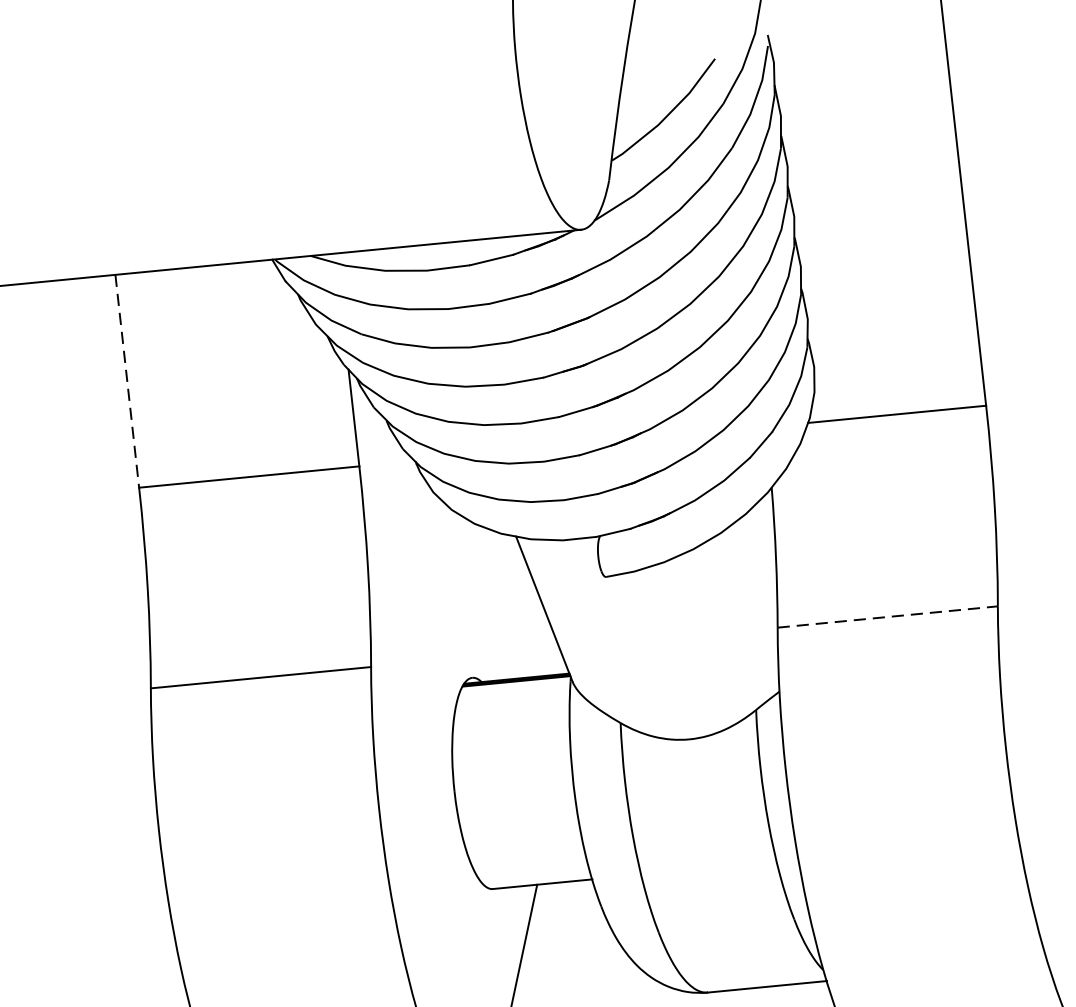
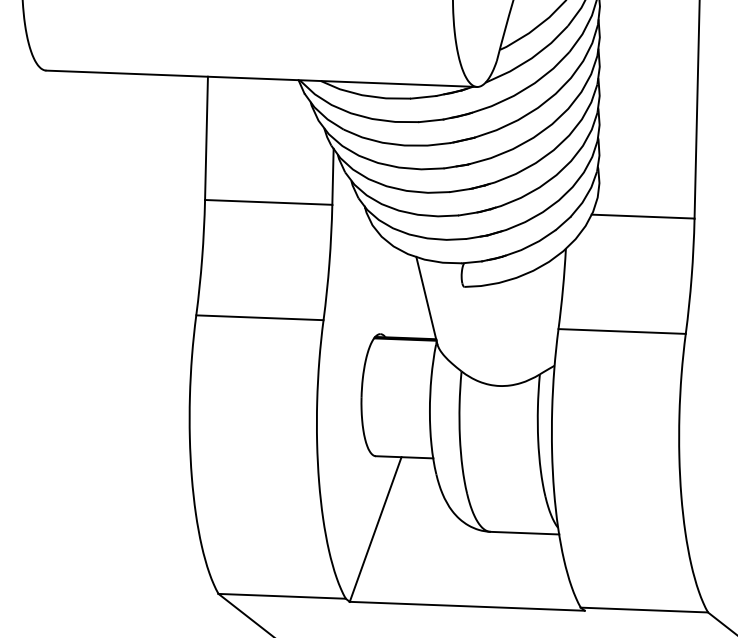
line: (127, 381) -> (206, 138), dashed -> solid
line: (888, 616) -> (622, 331), dashed -> solid

